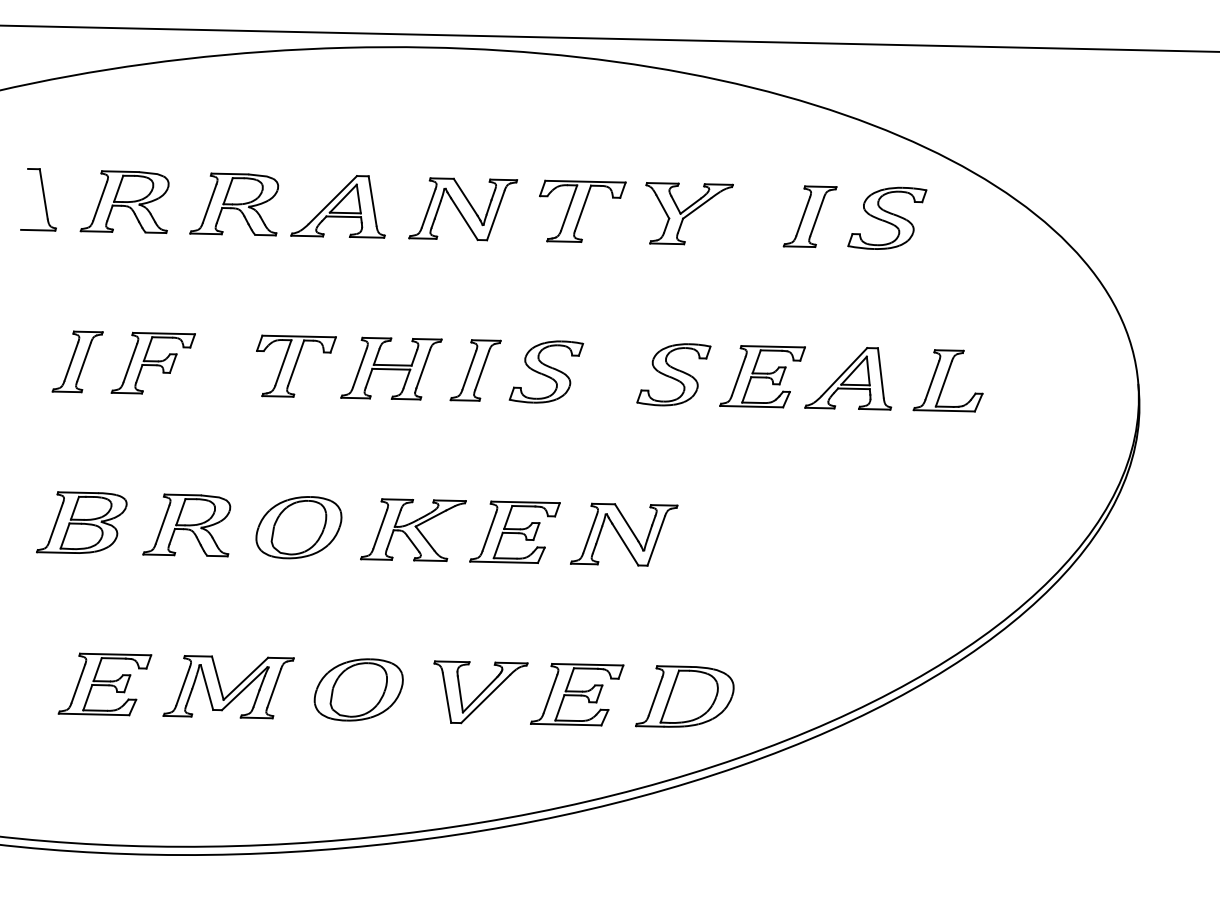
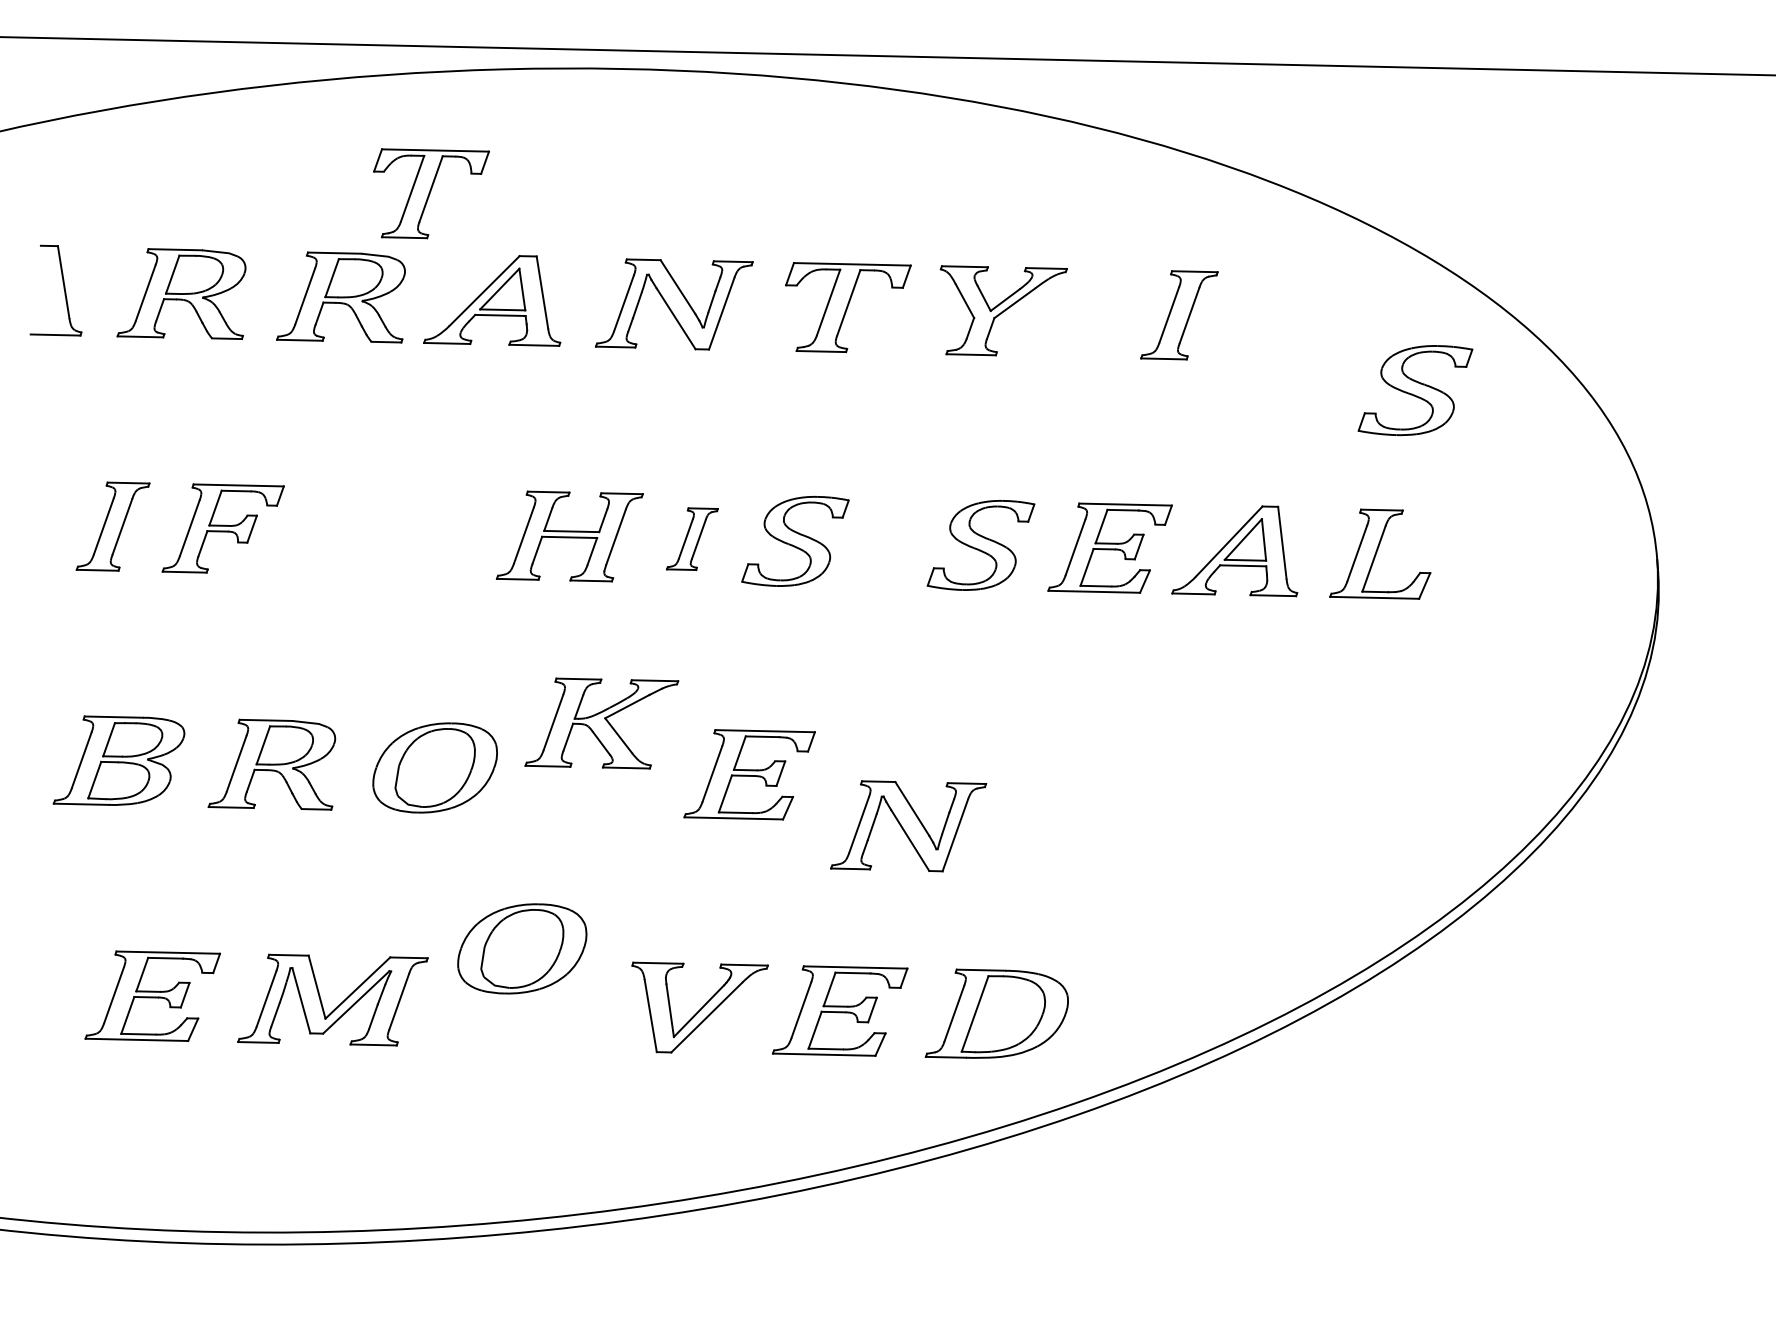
part: (887, 217) -> (1415, 389), moved
part: (296, 365) -> (431, 192), moved
part: (475, 370) -> (692, 539), size x0.7
part: (413, 529) -> (601, 722), moved
part: (624, 534) -> (909, 825), moved
part: (358, 689) -> (521, 948), moved

